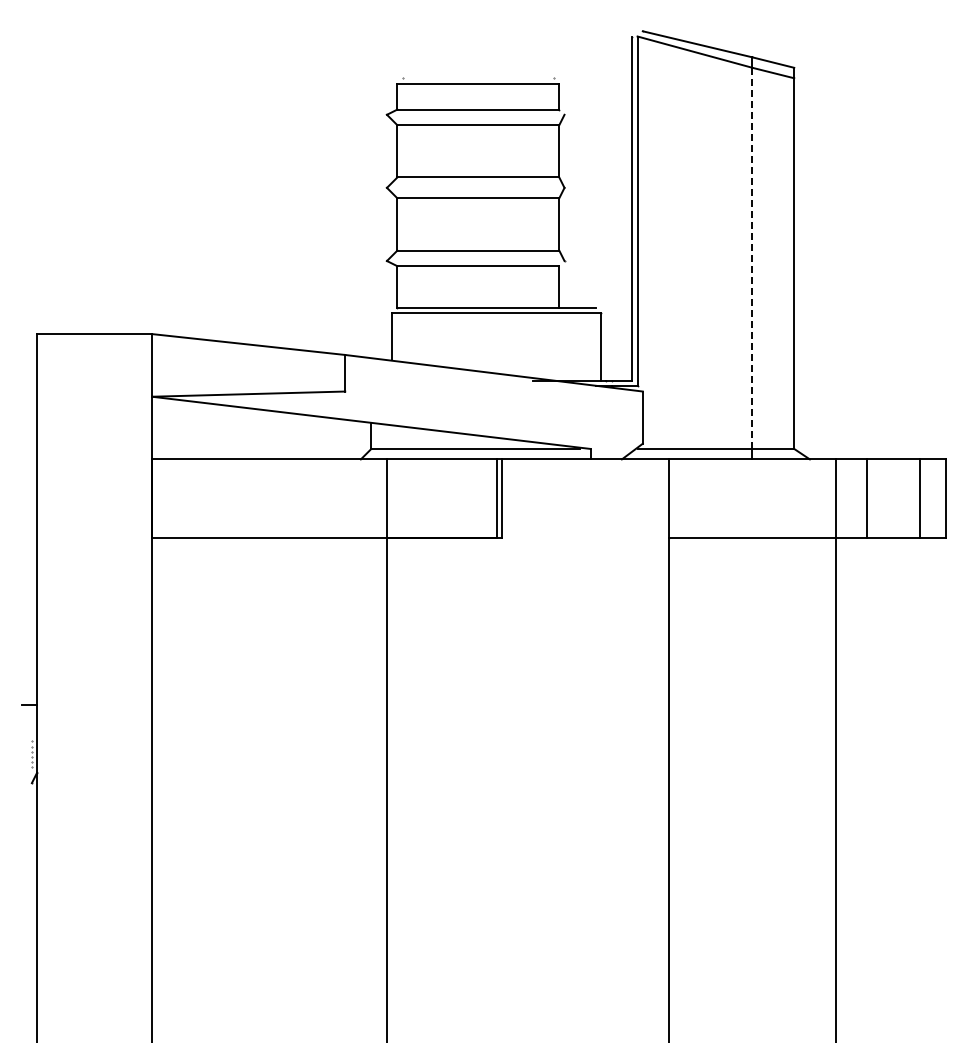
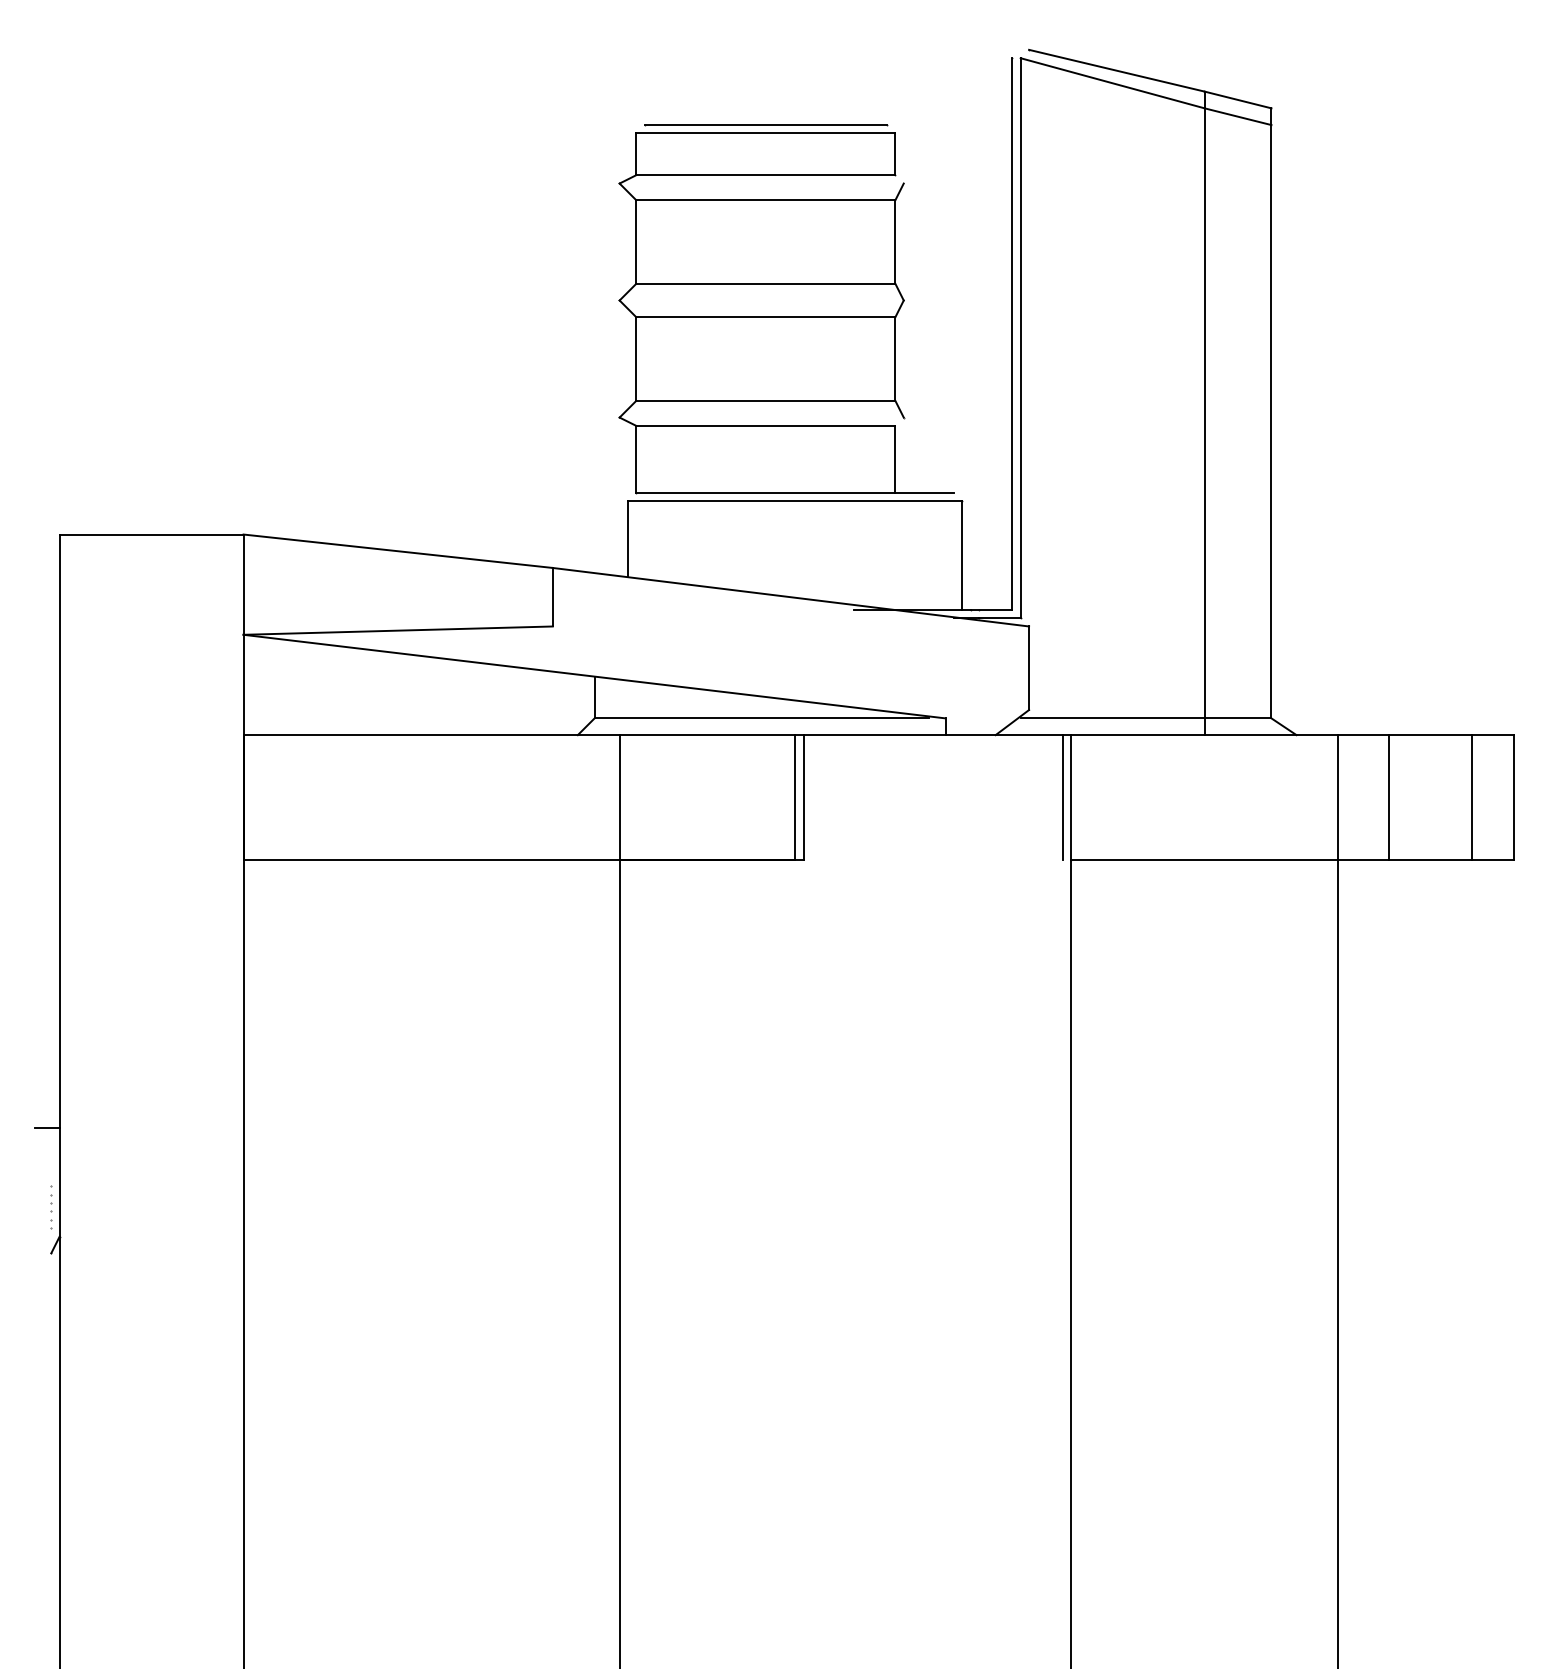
line: (478, 78) -> (766, 125), added
line: (752, 258) -> (1204, 413), dashed -> solid
line: (663, 498) -> (1062, 797), added

